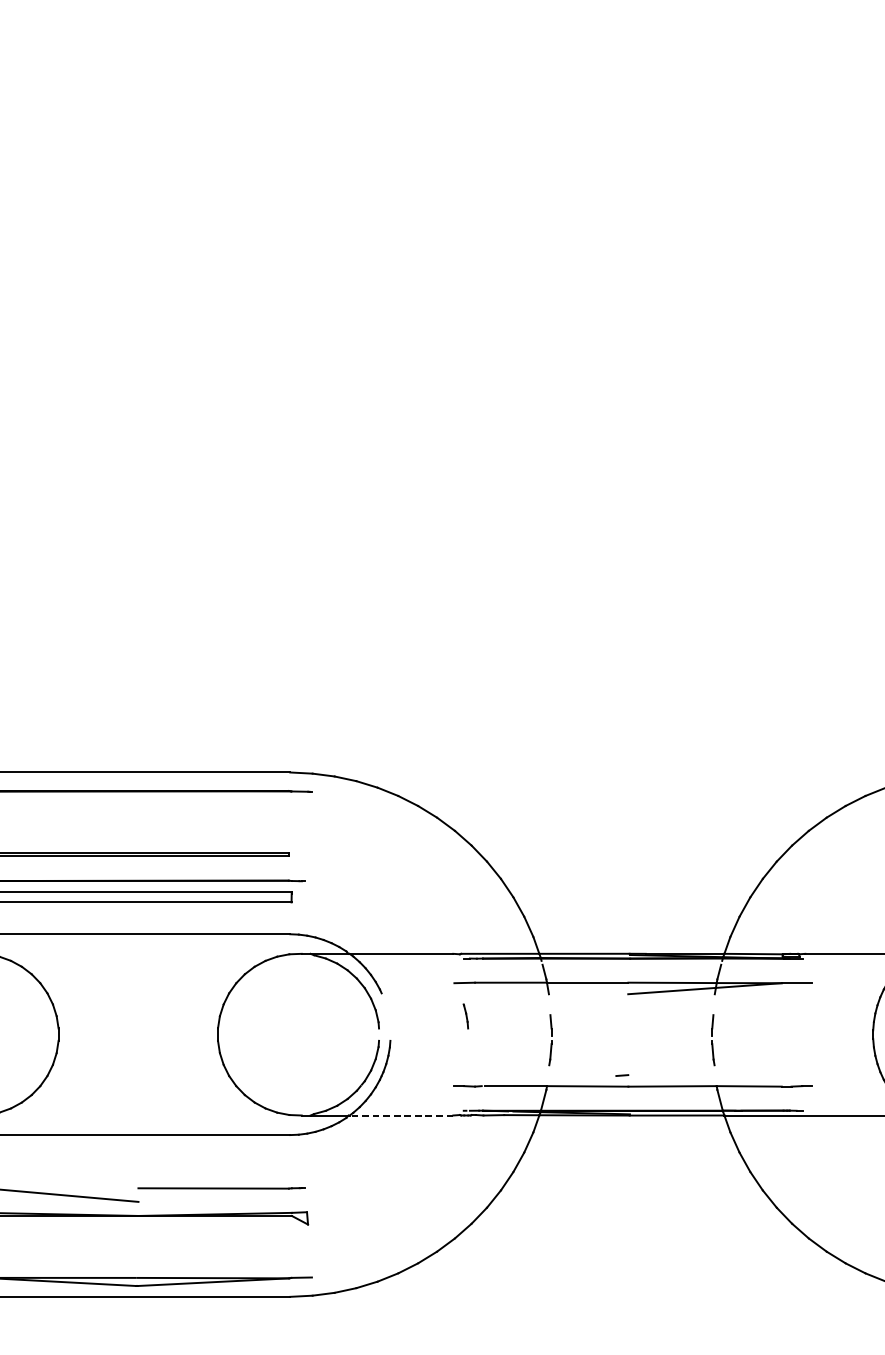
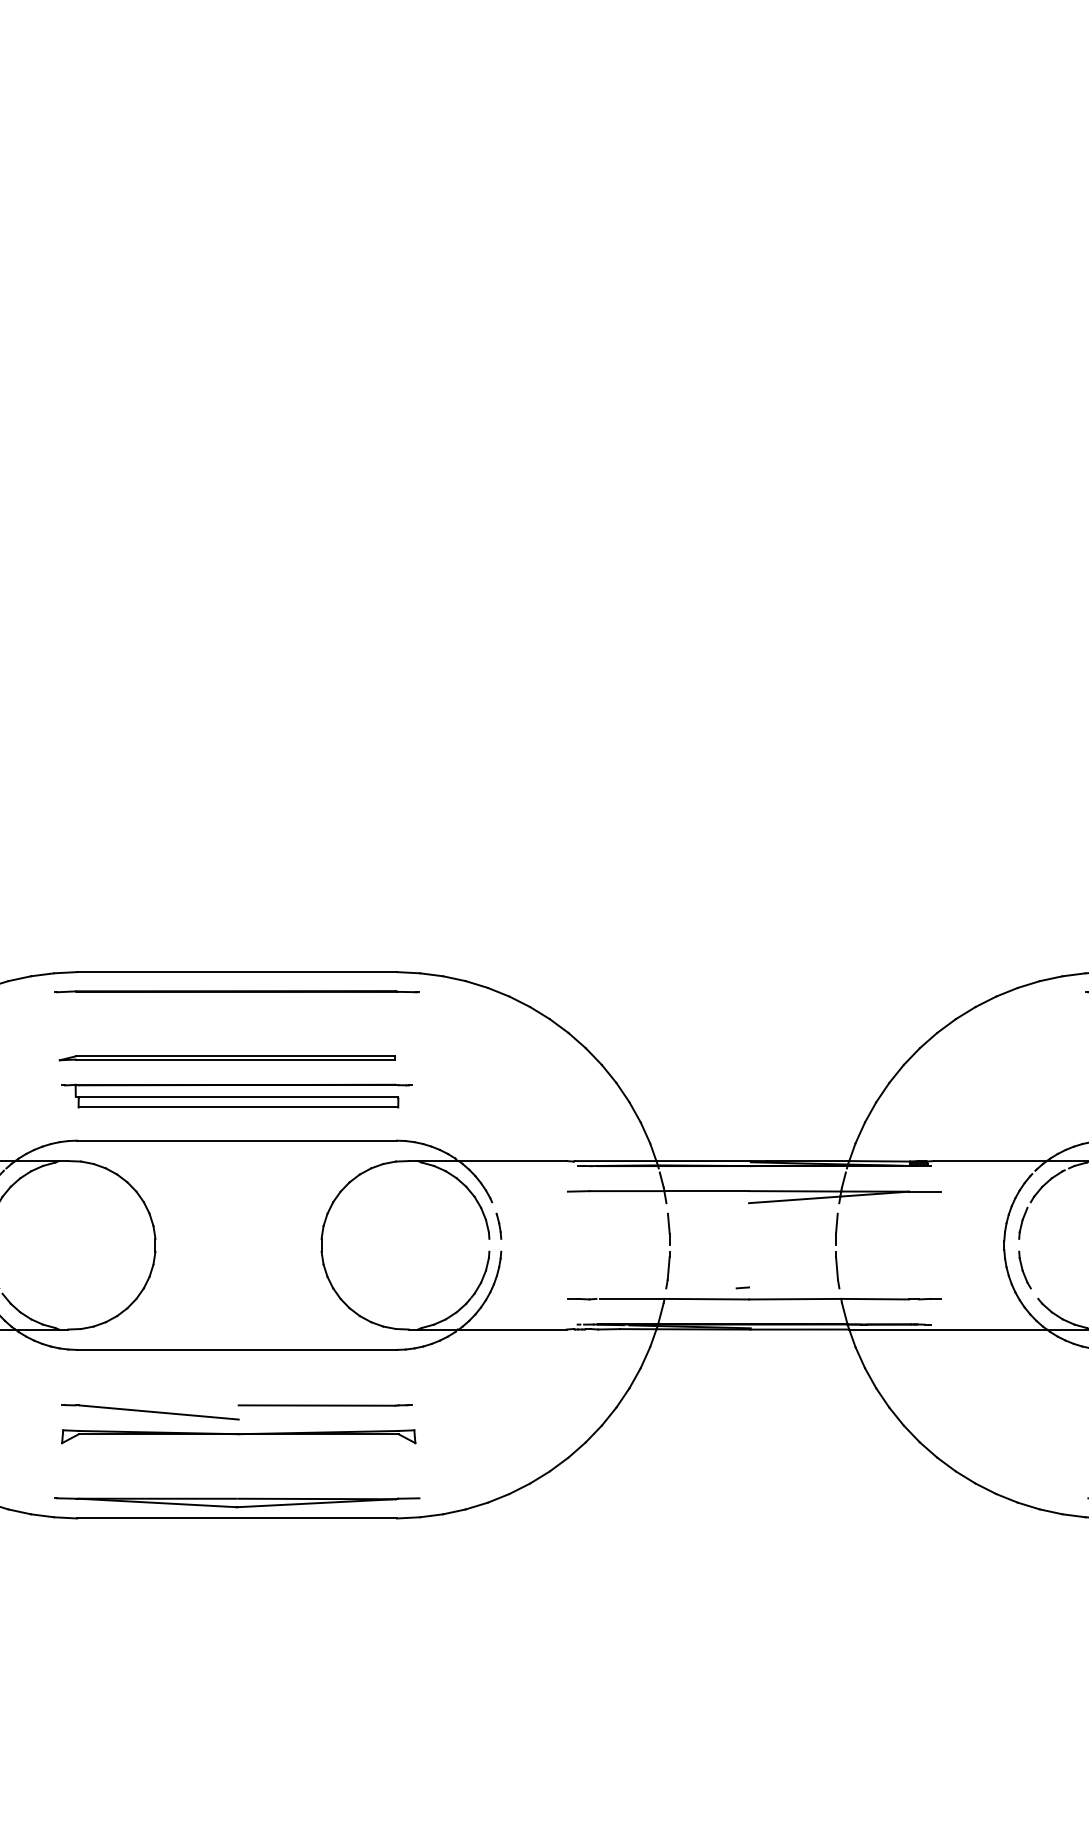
line: (465, 1015) -> (498, 1225), moved
part: (549, 1039) -> (667, 1250), size x1.43
part: (713, 1039) -> (837, 1250), size x1.43
line: (401, 1115) -> (512, 1329), dashed -> solid

